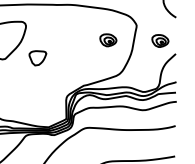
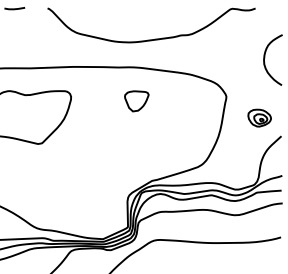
part: (108, 39) -> (186, 116), removed
part: (37, 58) -> (136, 101), moved

